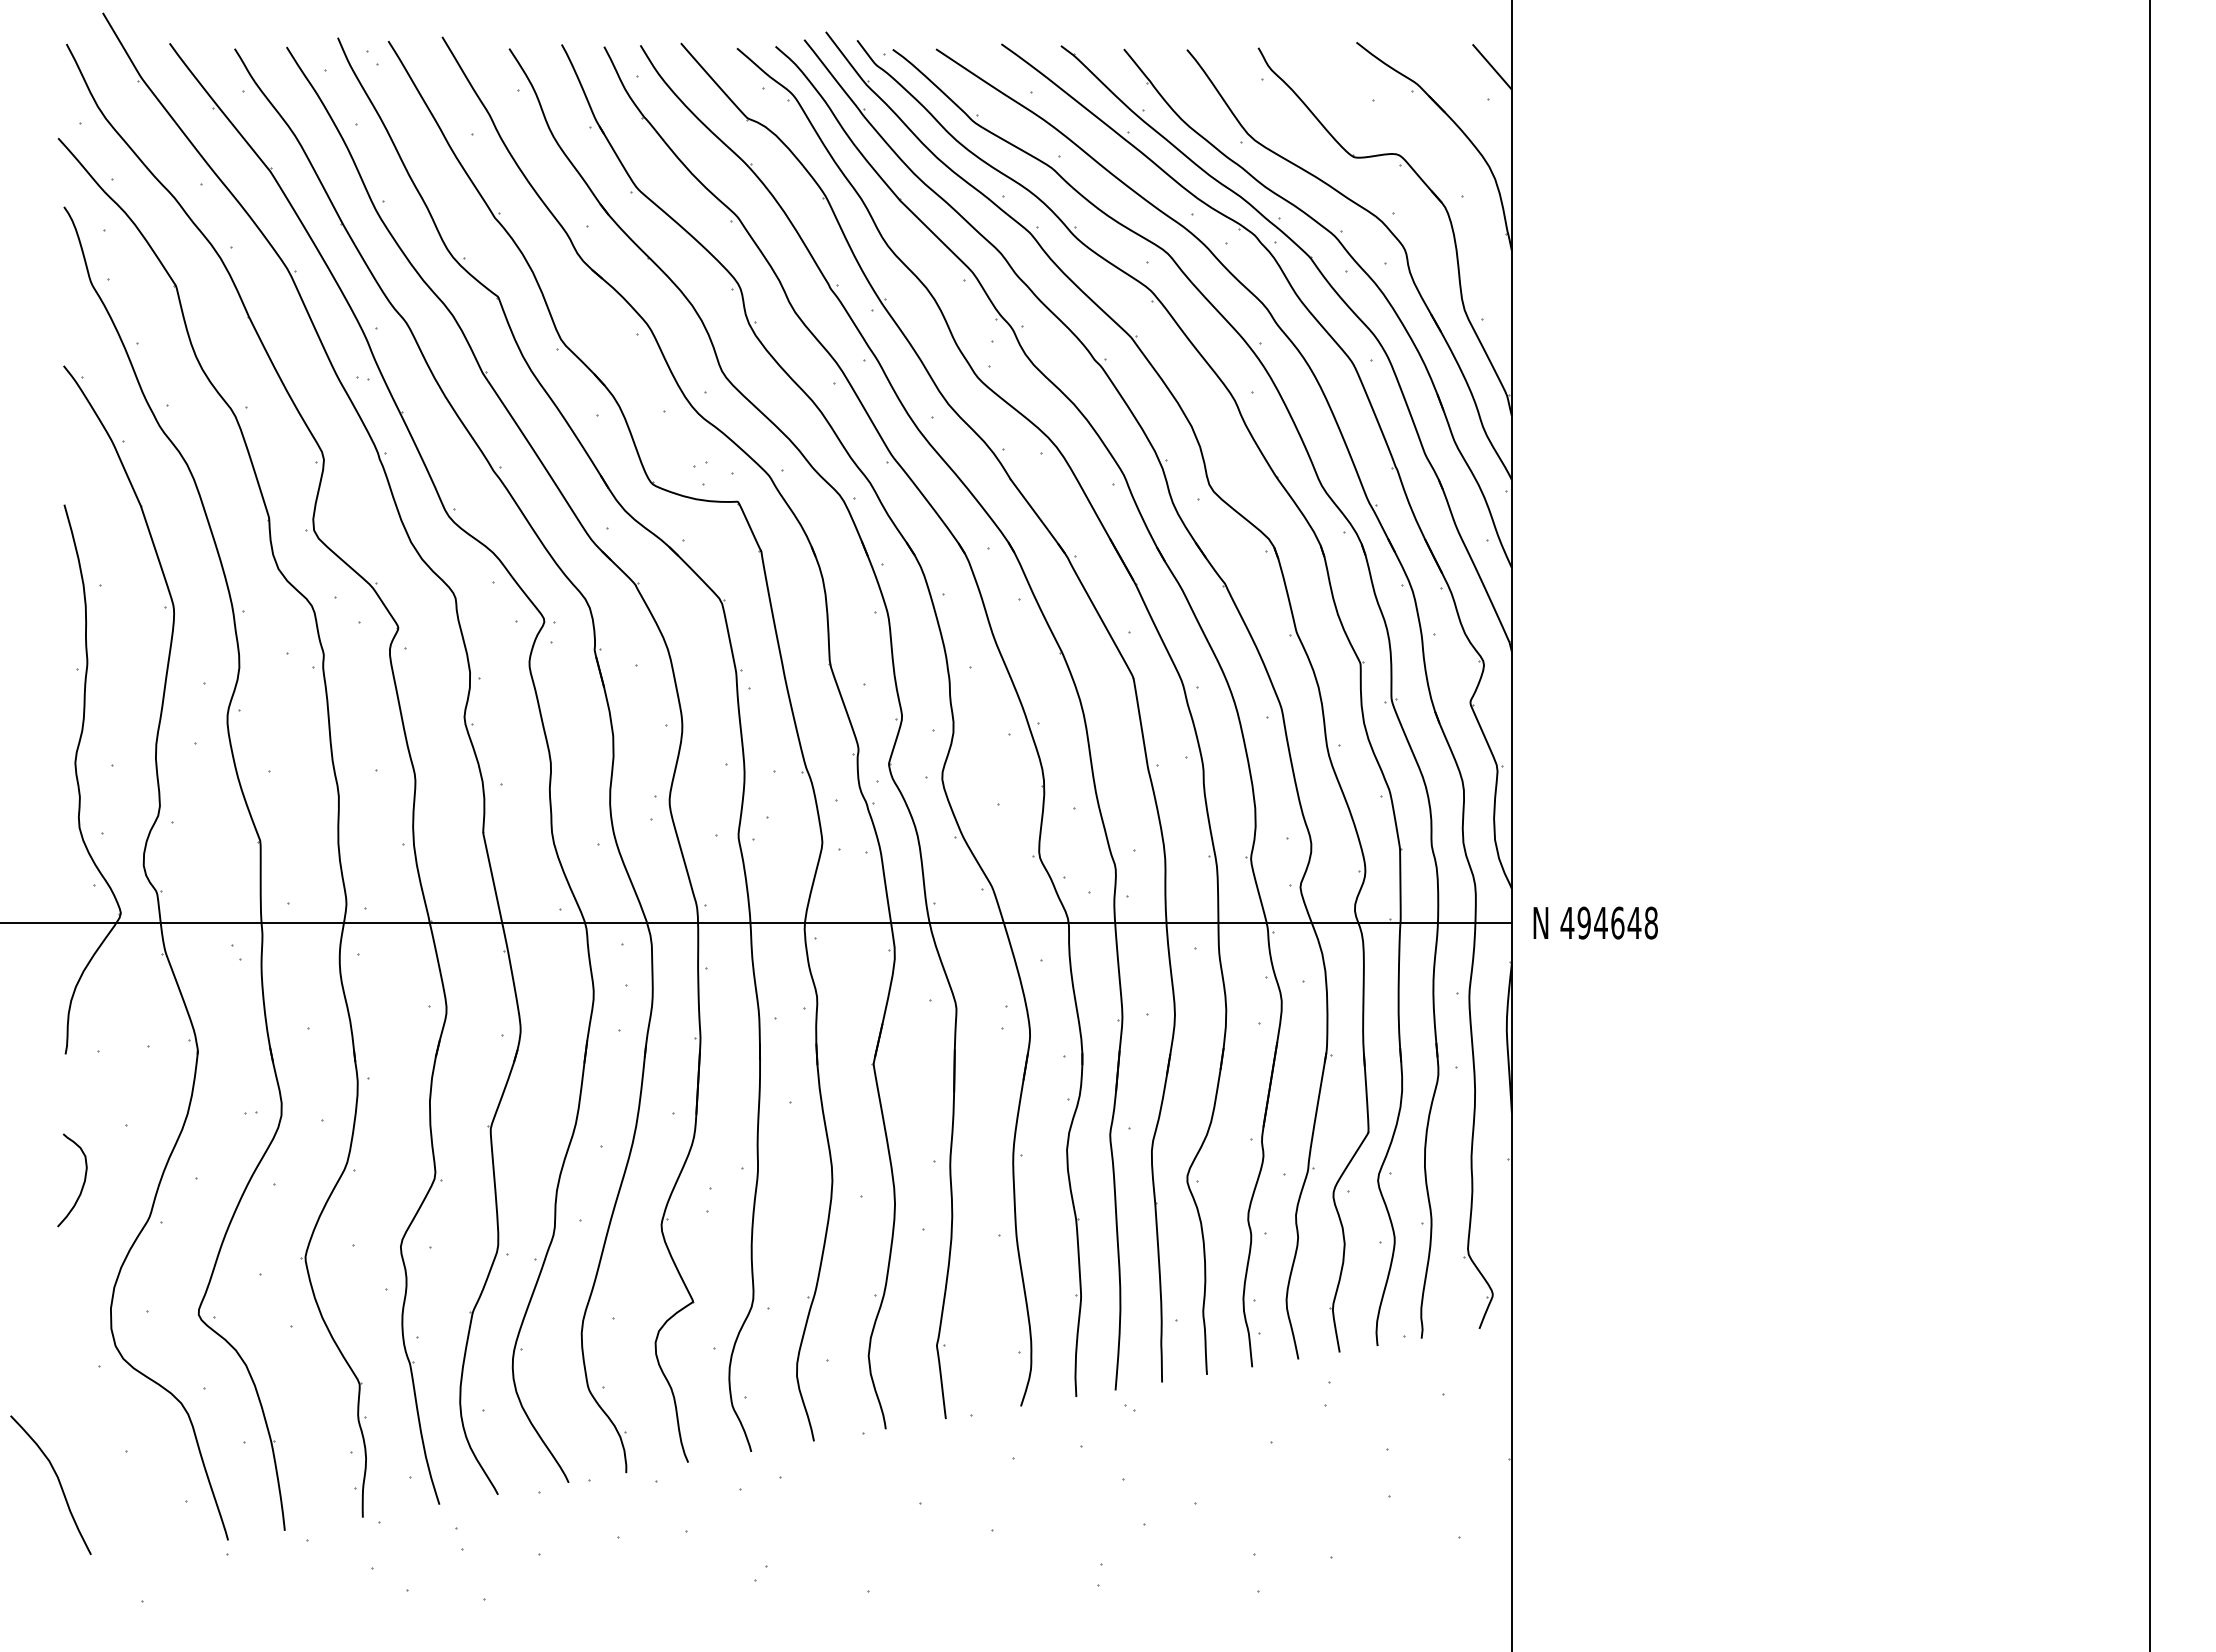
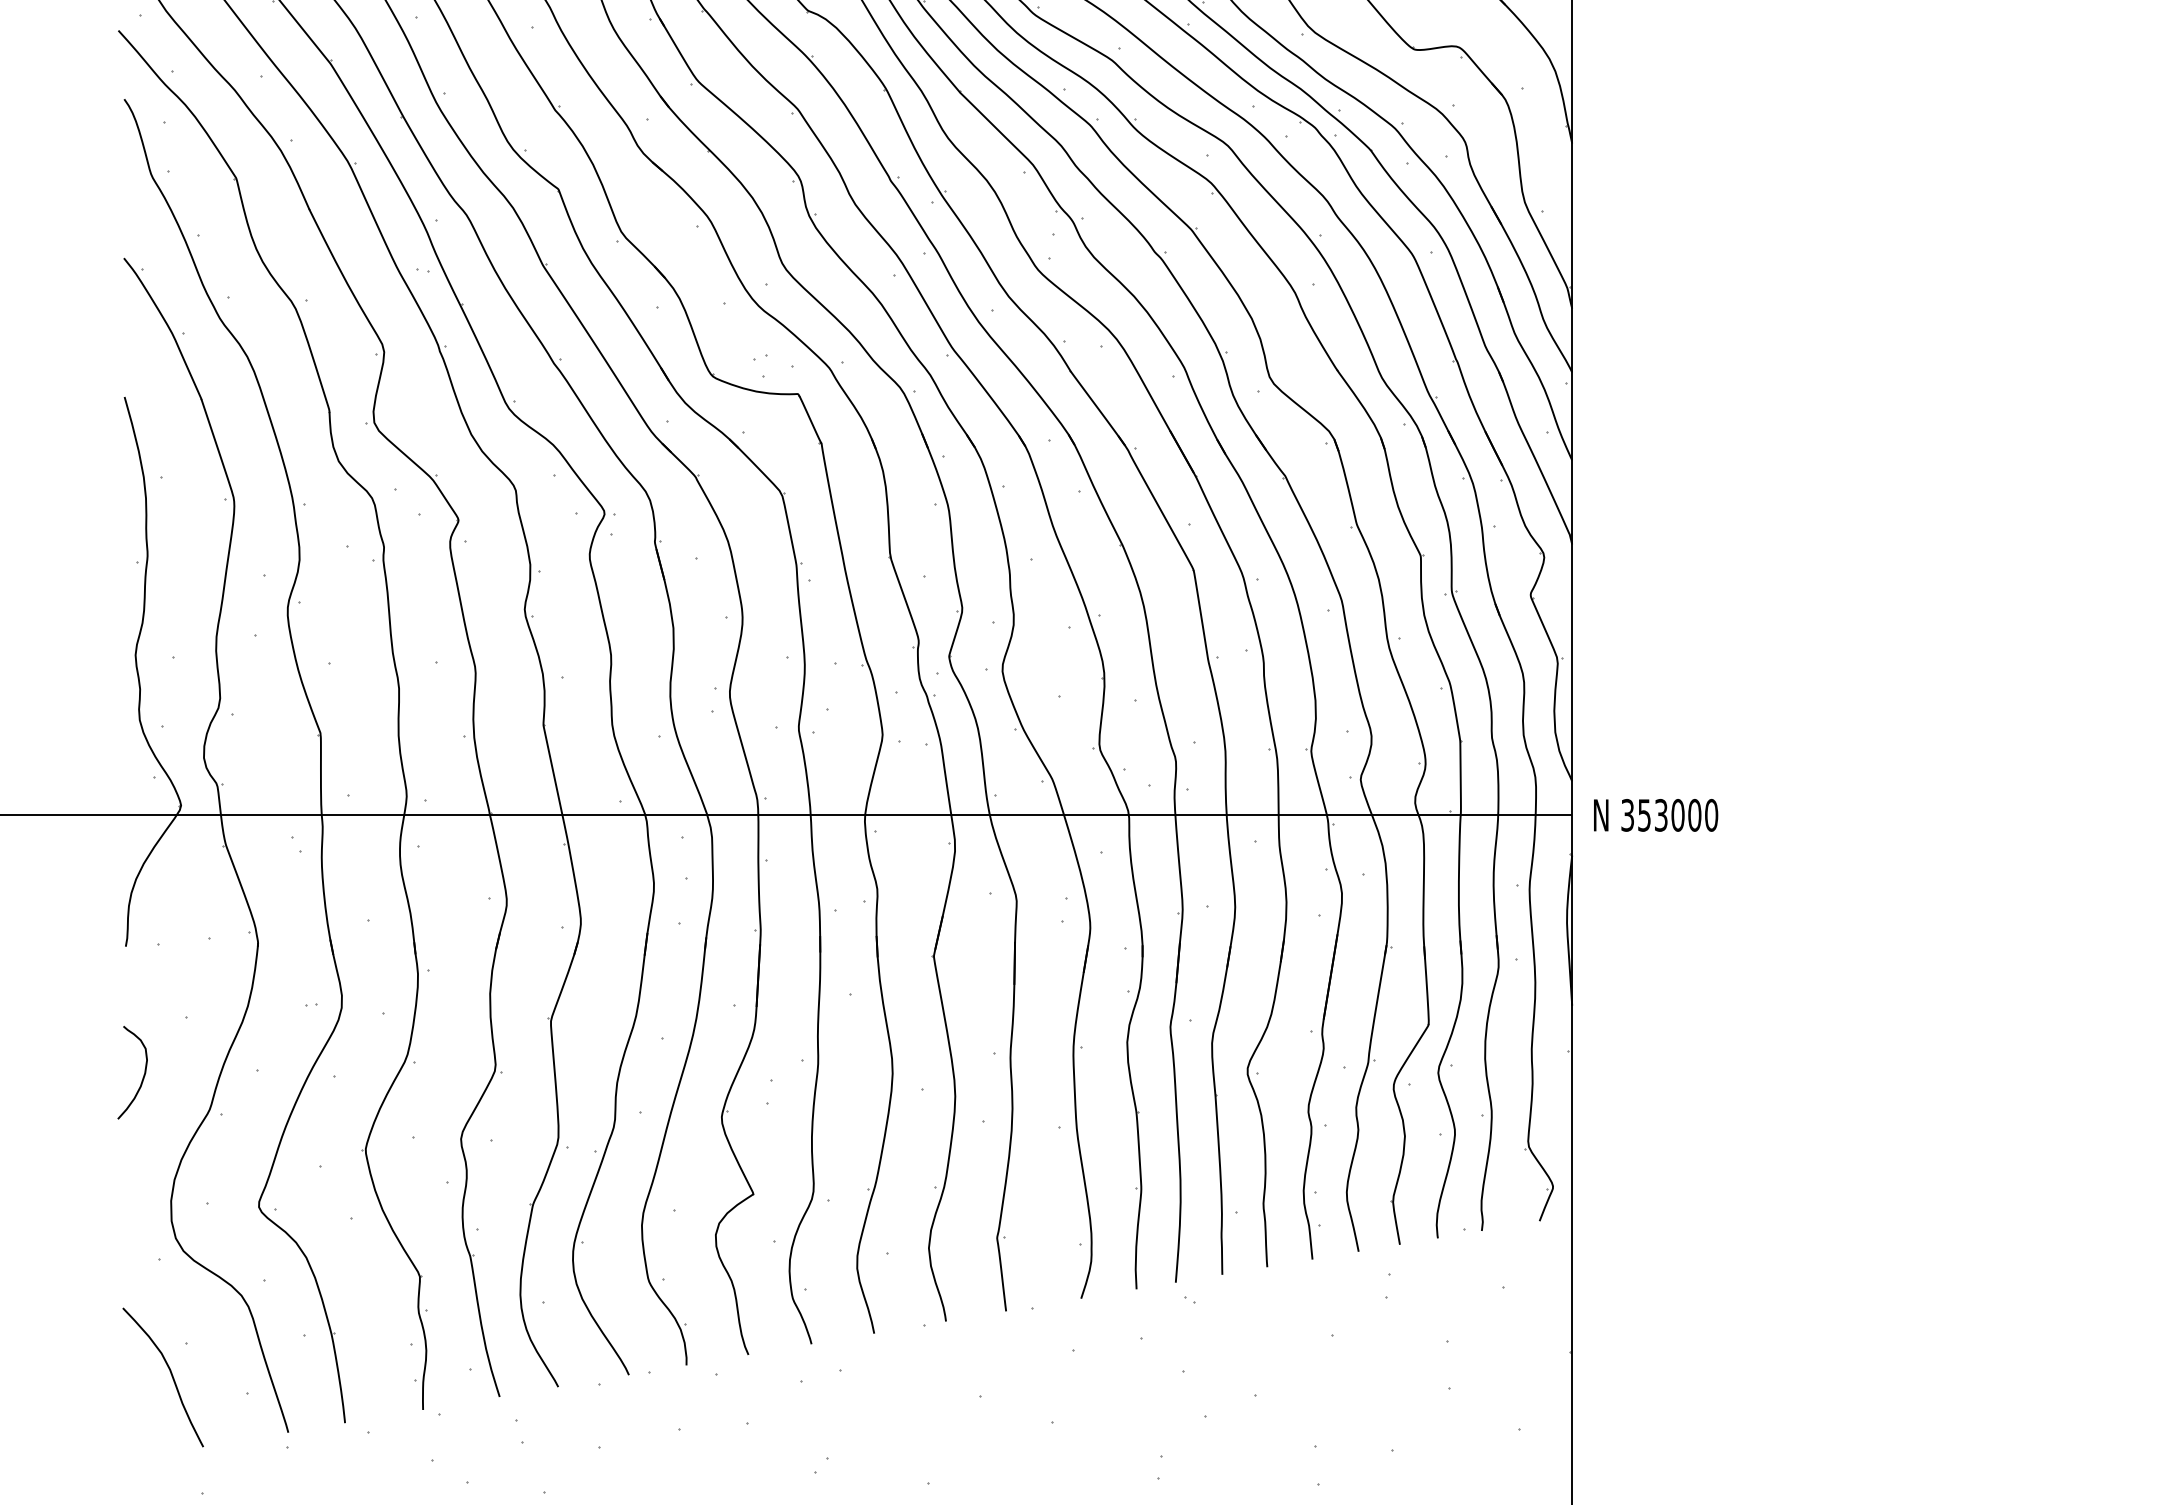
text: (1608, 922) -> (1668, 814), 494648 -> 353000
curve: (58, 1482) -> (170, 1374), moved

